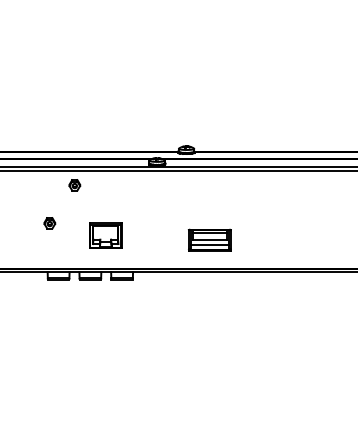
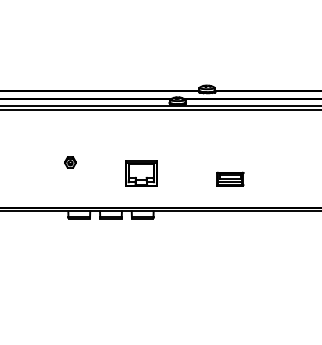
part: (74, 185) -> (95, 124), removed
part: (105, 235) -> (141, 173), moved
part: (209, 239) -> (230, 178), size x0.62

